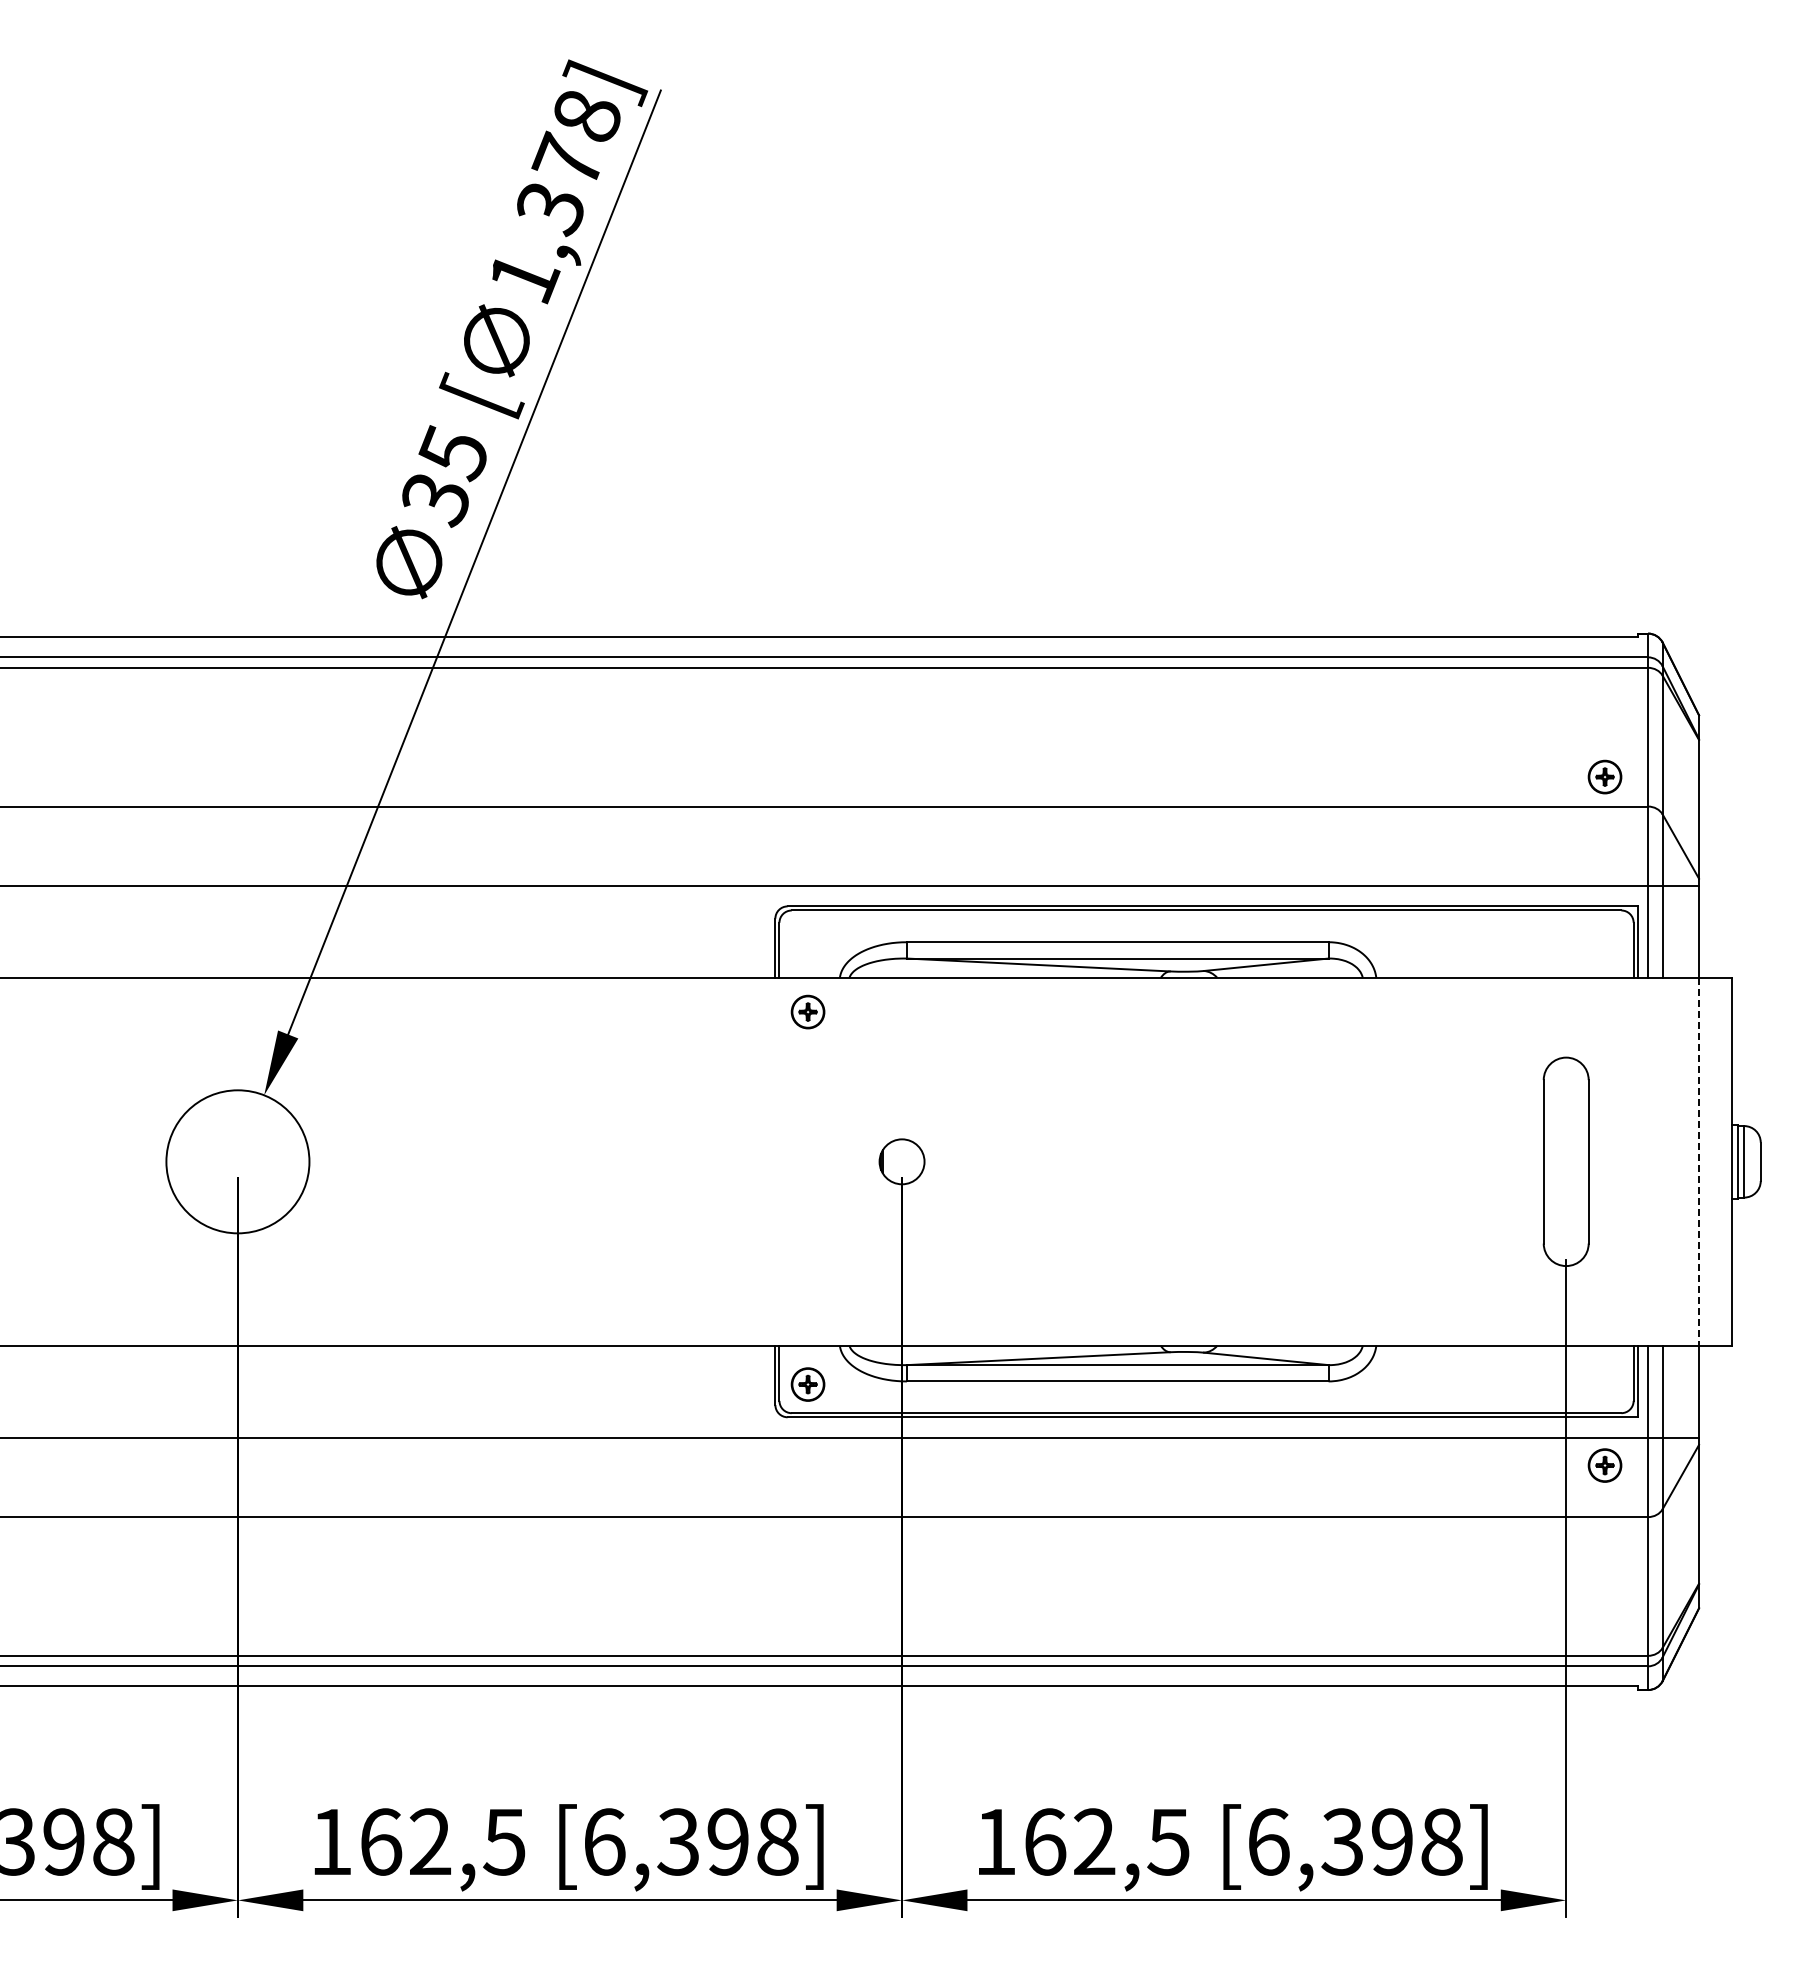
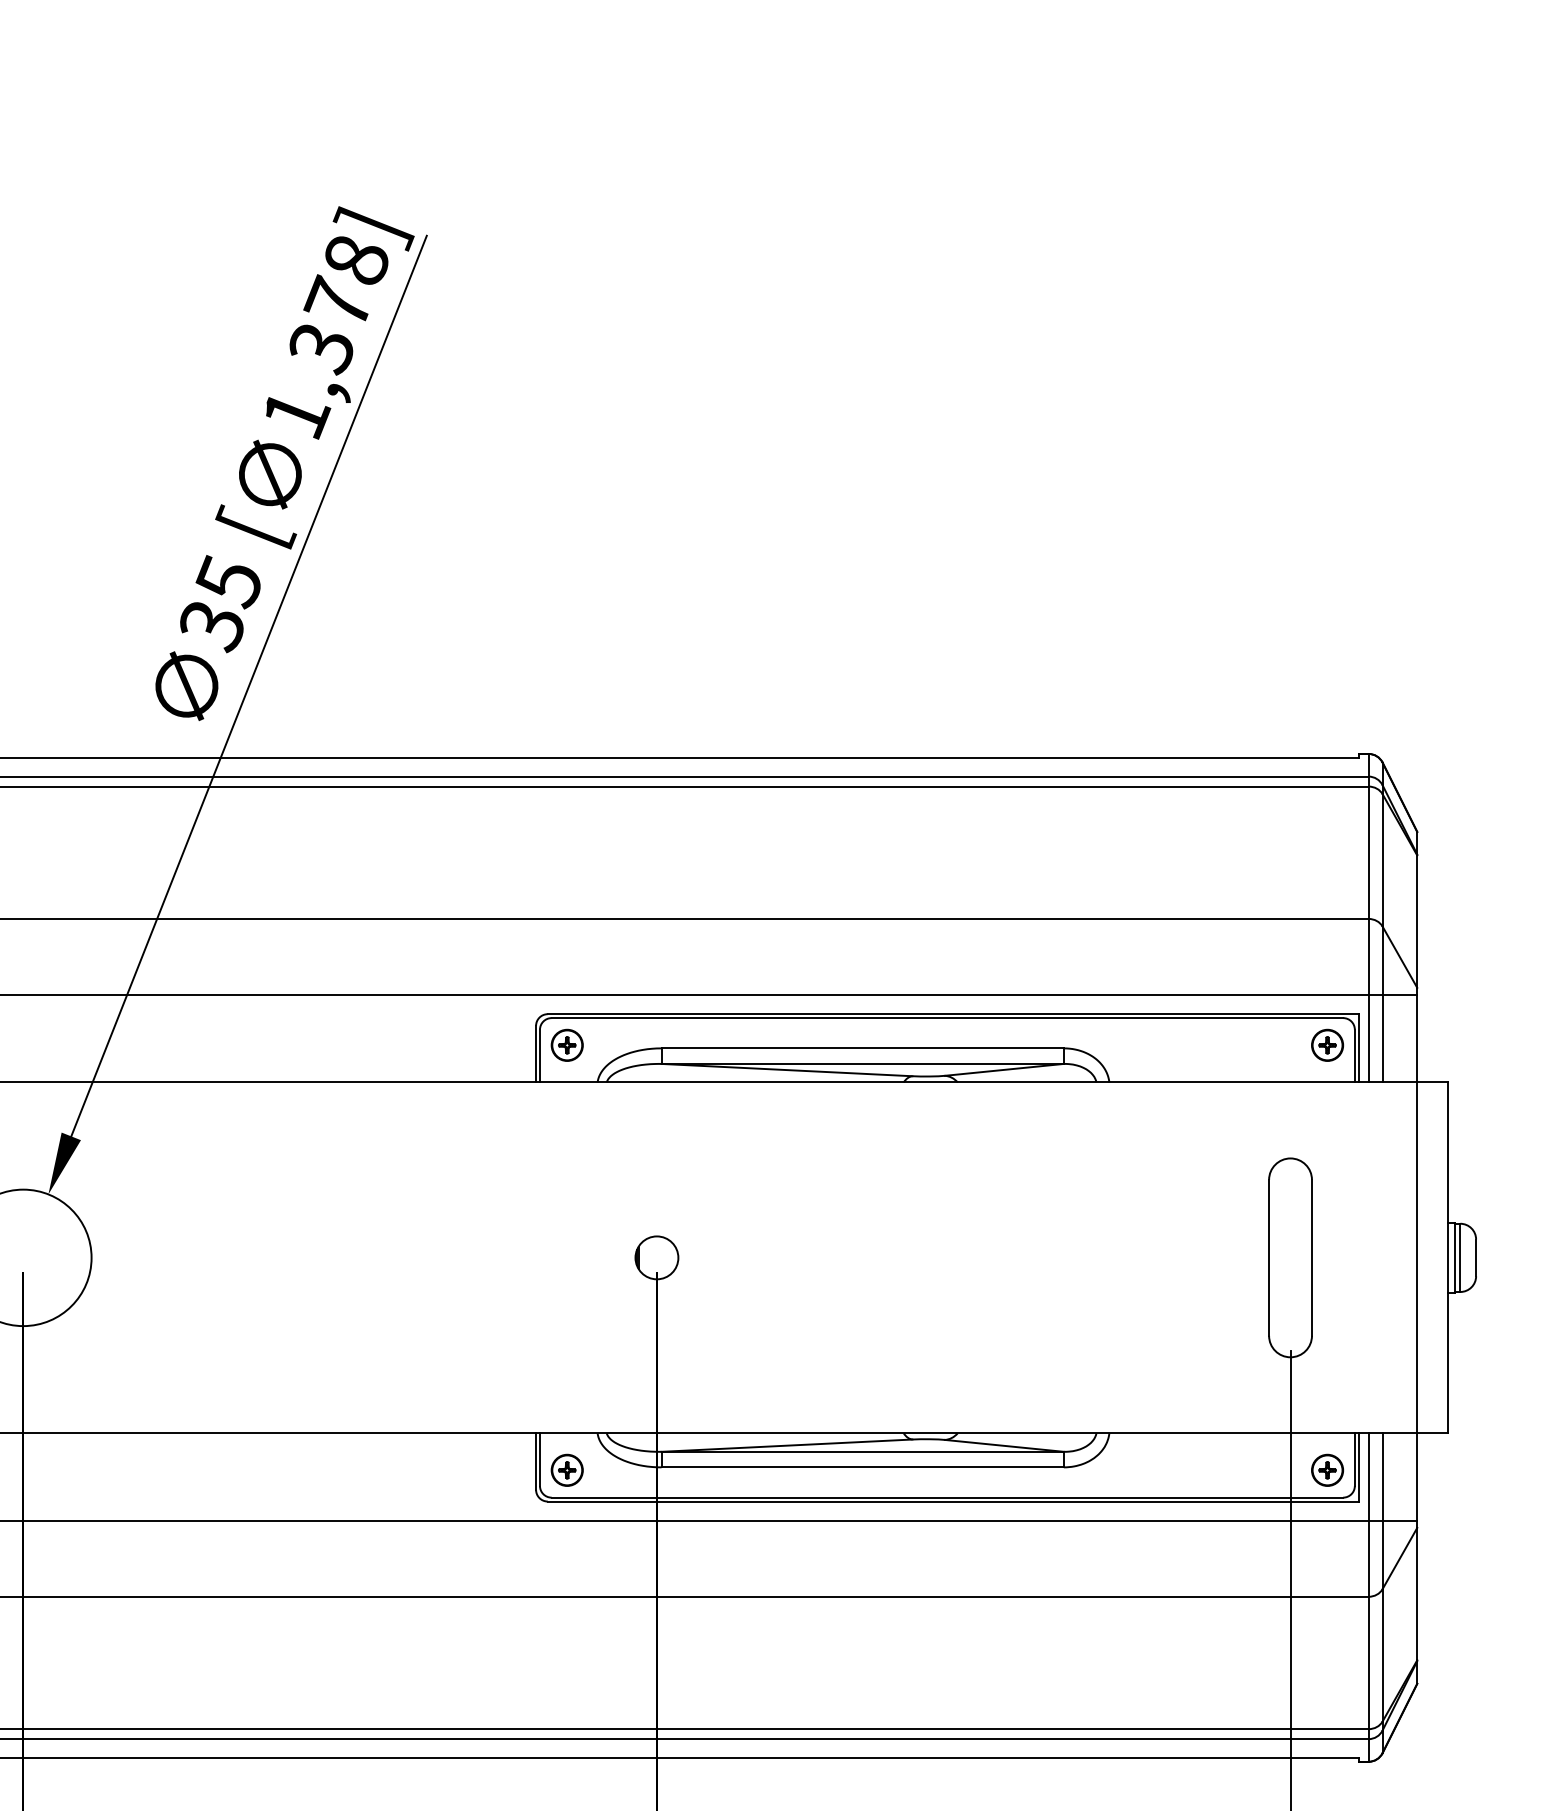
part: (1604, 776) -> (1327, 1044), moved
part: (807, 1011) -> (566, 1044), moved
line: (1699, 1161) -> (1417, 1257), dashed -> solid
part: (1604, 1465) -> (1327, 1470), moved

